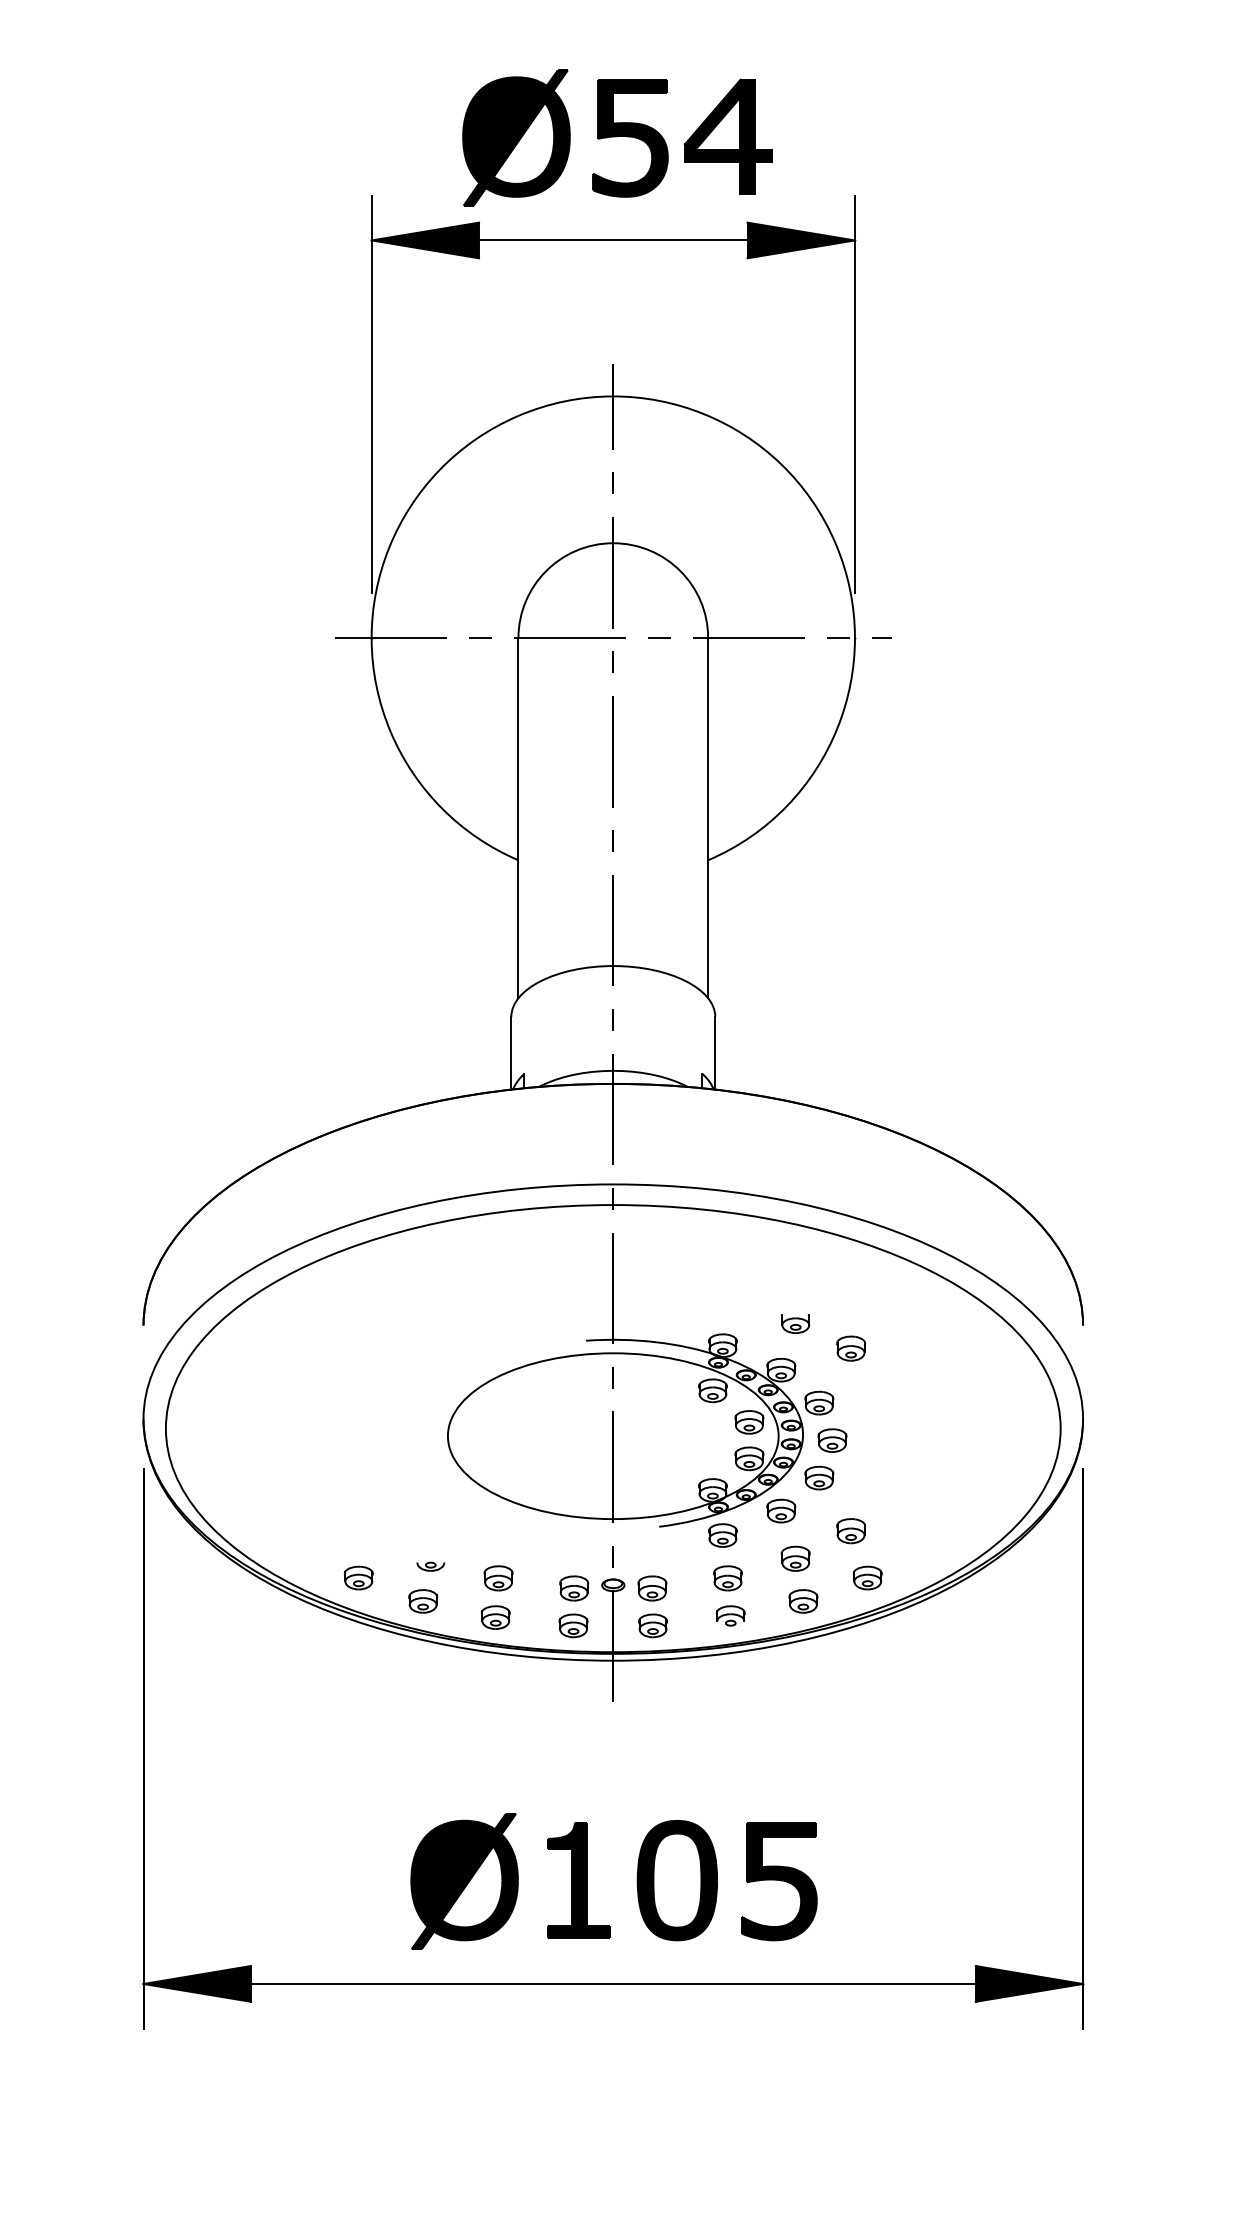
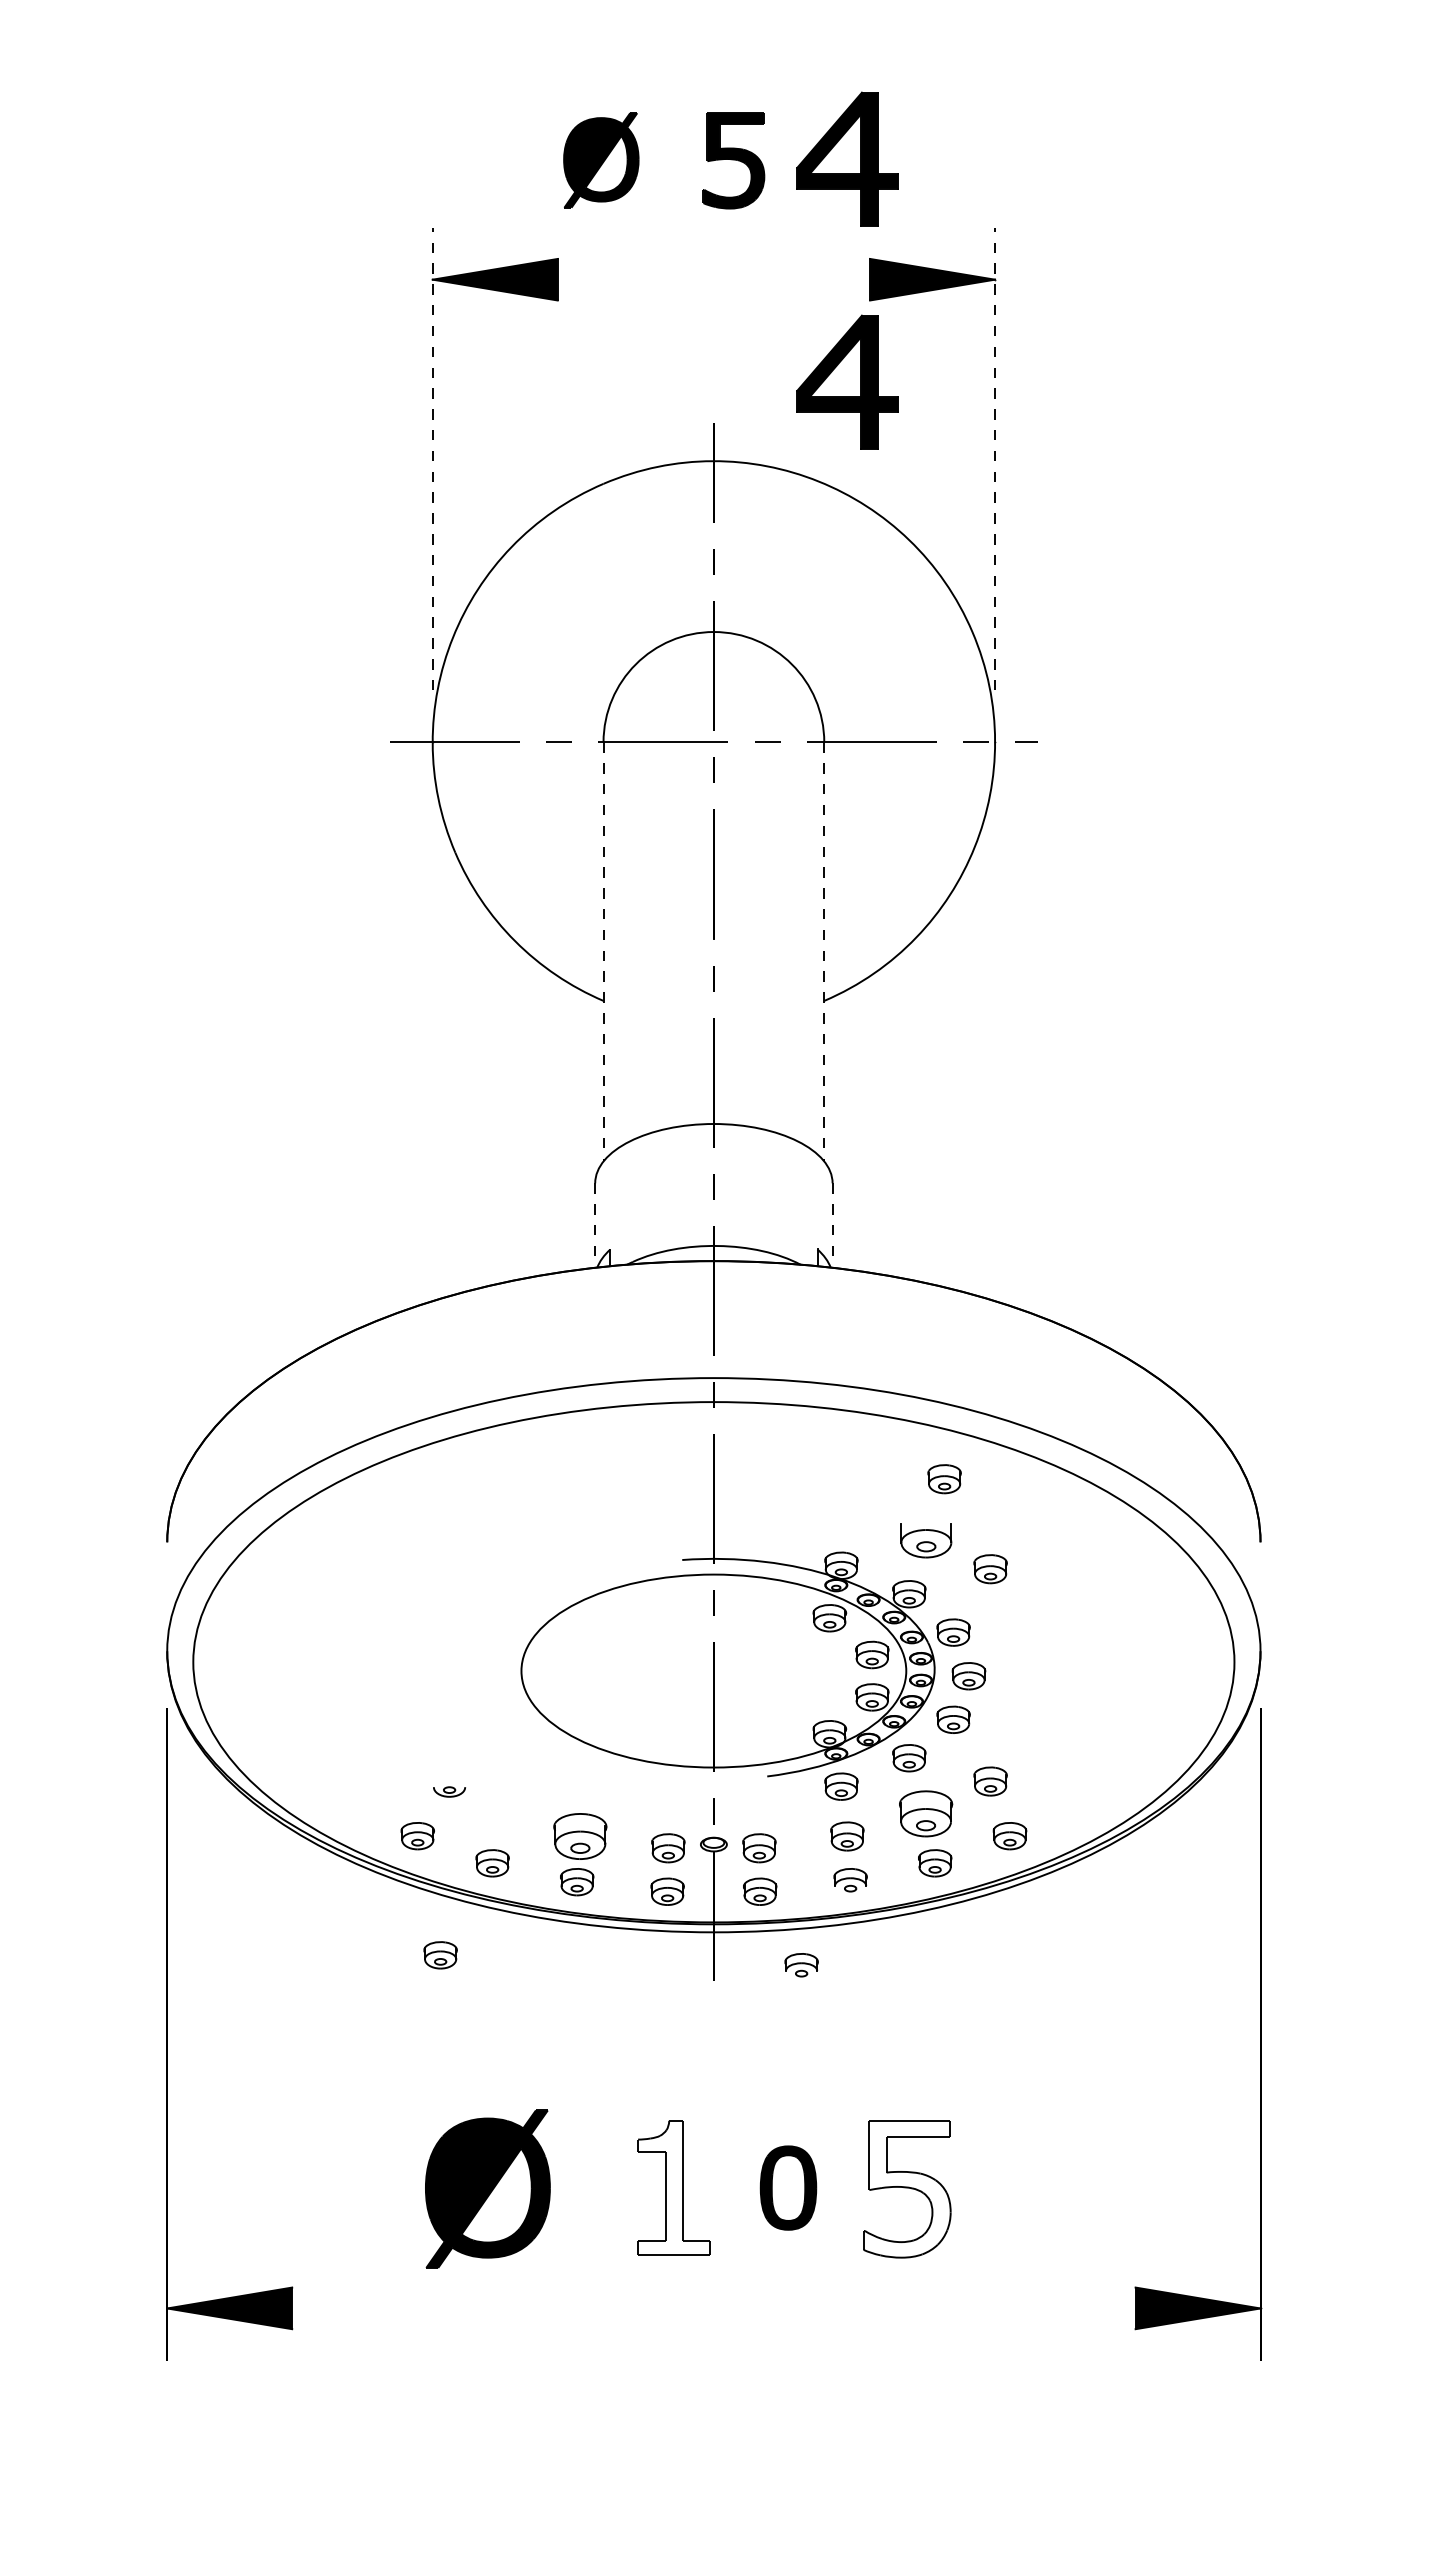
part: (516, 138) -> (601, 160), size x0.6
part: (630, 138) -> (733, 160), size x0.7
line: (612, 240) -> (713, 279), removed
part: (728, 327) -> (847, 381), added
line: (371, 394) -> (432, 458), solid -> dashed
line: (855, 394) -> (995, 458), solid -> dashed
line: (518, 817) -> (603, 951), solid -> dashed
line: (708, 817) -> (824, 951), solid -> dashed
line: (511, 1054) -> (595, 1226), solid -> dashed
line: (715, 1054) -> (832, 1226), solid -> dashed
part: (811, 1271) -> (944, 1479), added
part: (795, 1323) -> (925, 1540), size x1.6
part: (796, 1558) -> (926, 1813), size x1.6
part: (430, 1566) -> (449, 1791), moved
part: (498, 1578) -> (580, 1836), size x1.6
part: (378, 1680) -> (440, 1955), added
part: (688, 1689) -> (801, 1965), added
part: (464, 1880) -> (487, 2188), moved
fill: (579, 1880) -> (674, 2187), removed
part: (677, 1880) -> (788, 2187), size x0.6
fill: (778, 1881) -> (906, 2189), removed
line: (612, 1984) -> (713, 2308), removed

